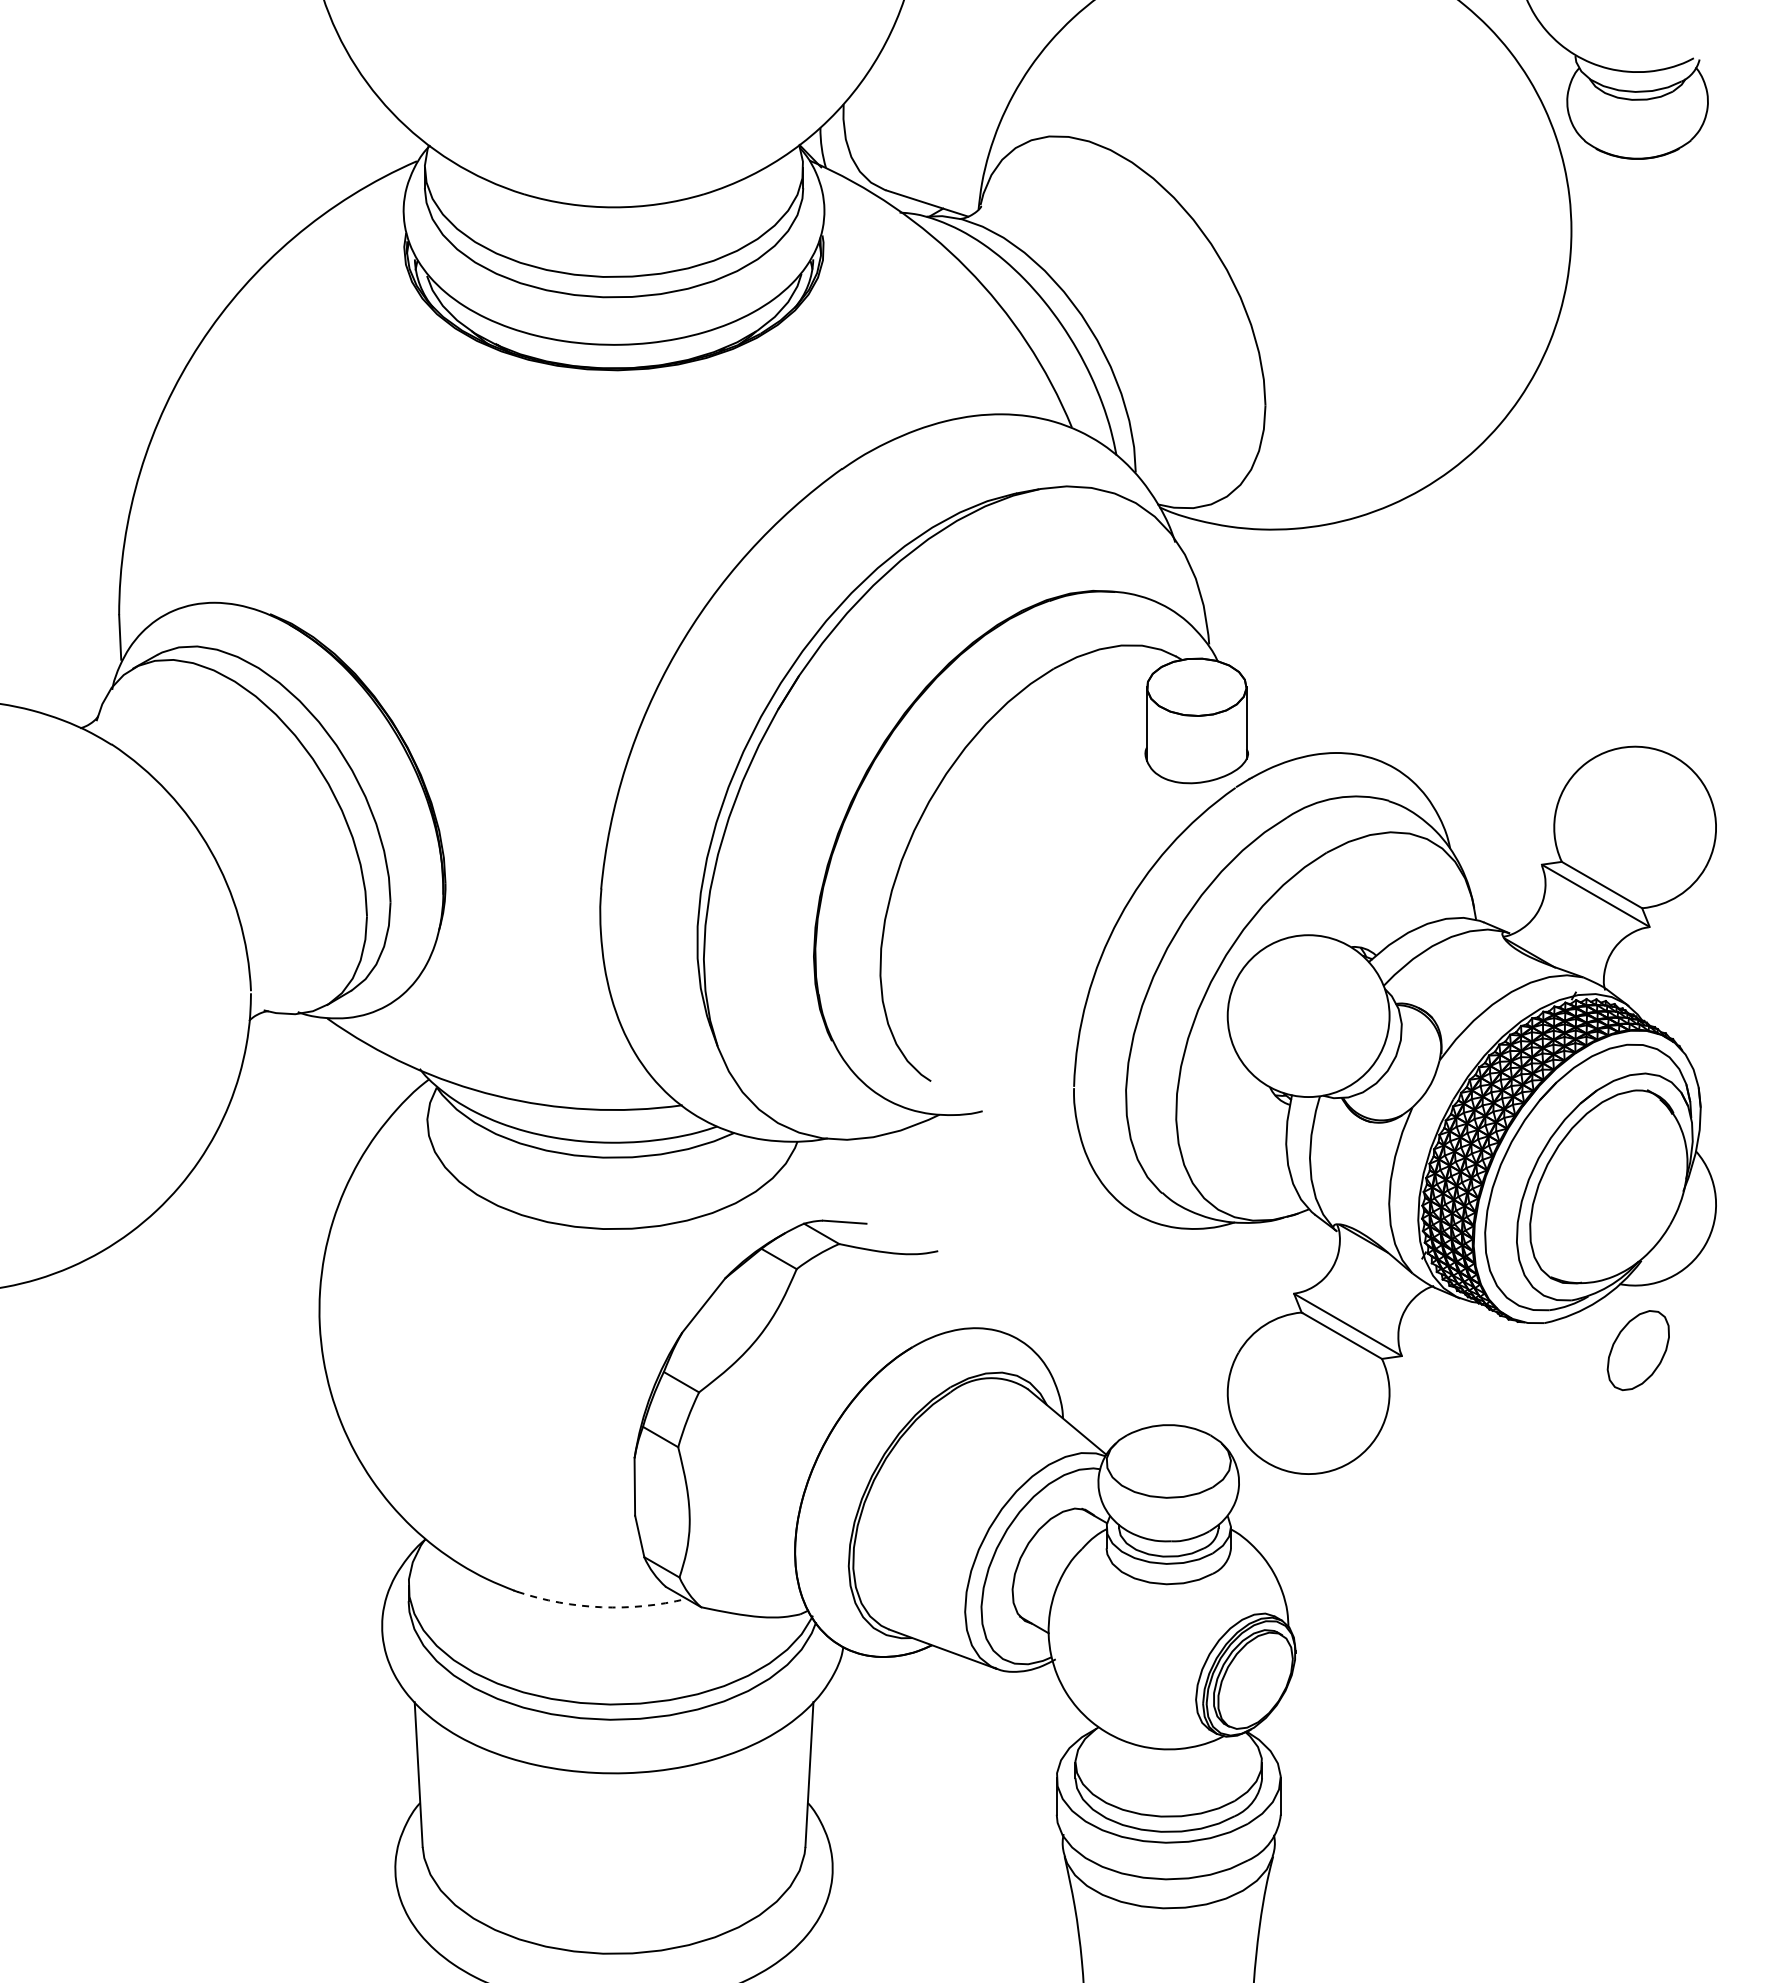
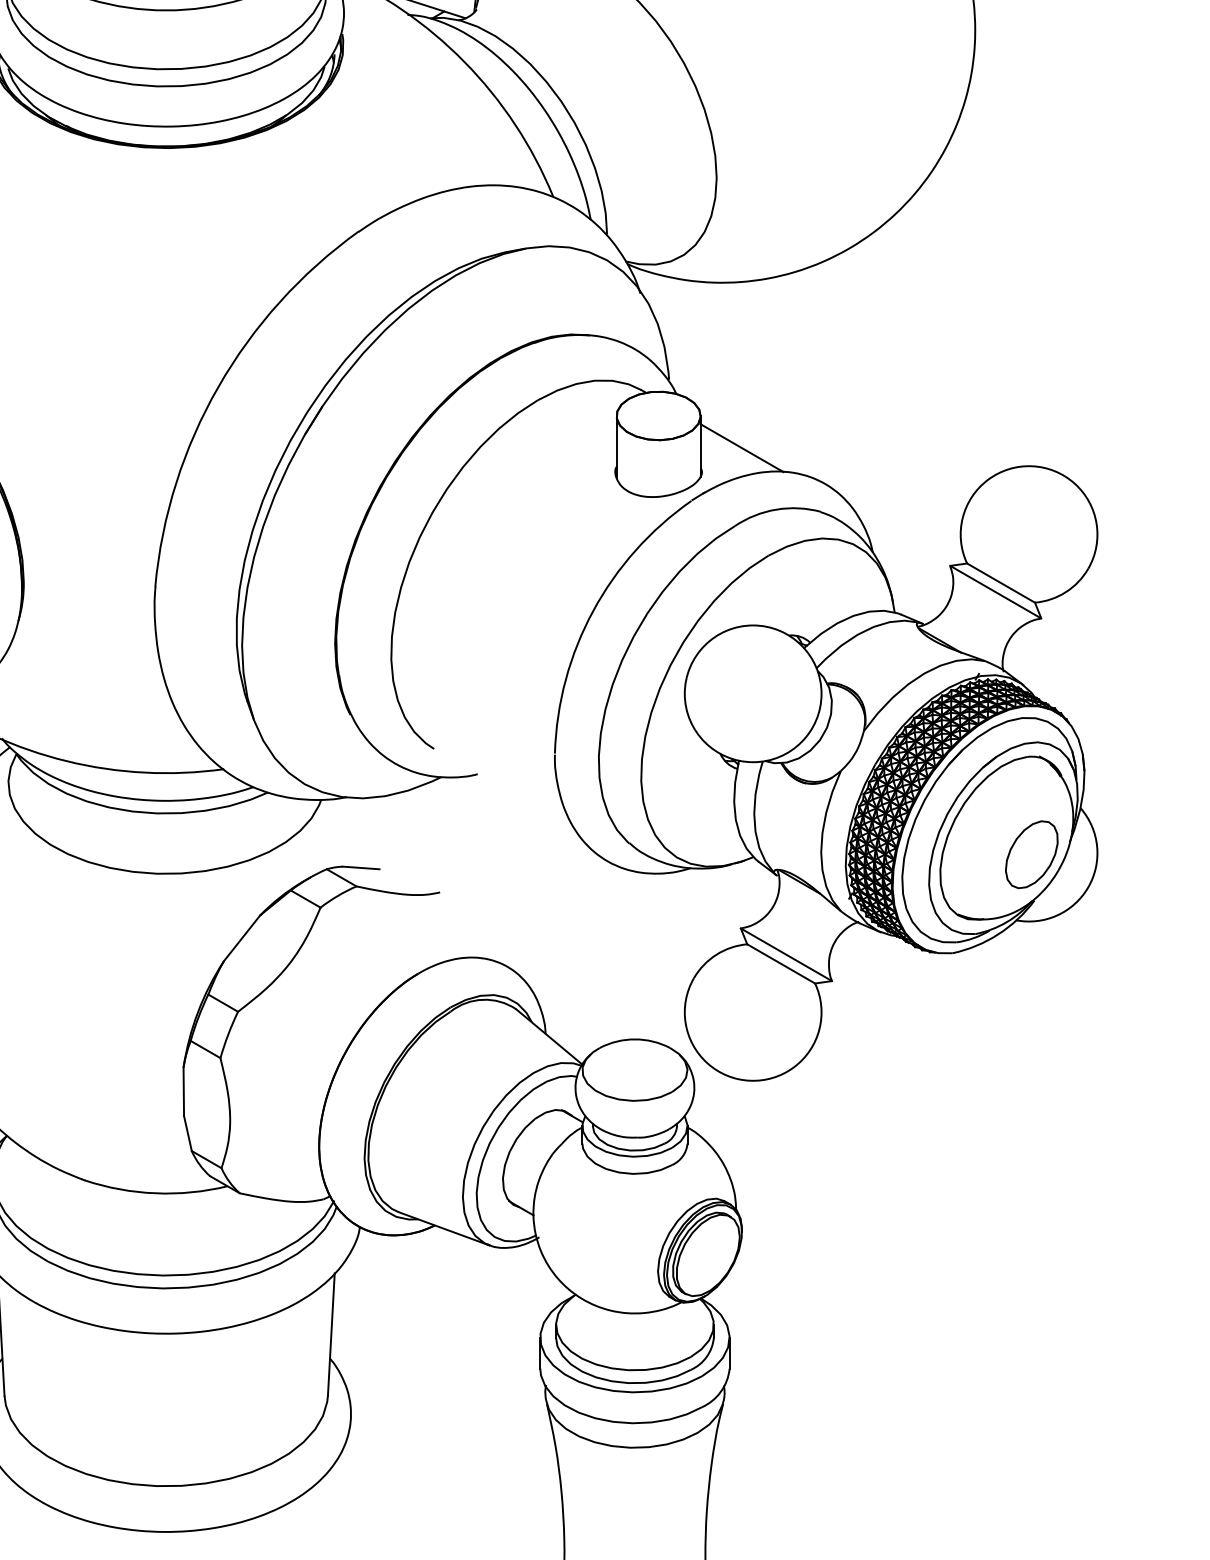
line: (1295, 725) -> (742, 448), added
part: (1637, 1350) -> (1031, 854), moved
arc: (601, 1607) -> (155, 1193), dashed -> solid

